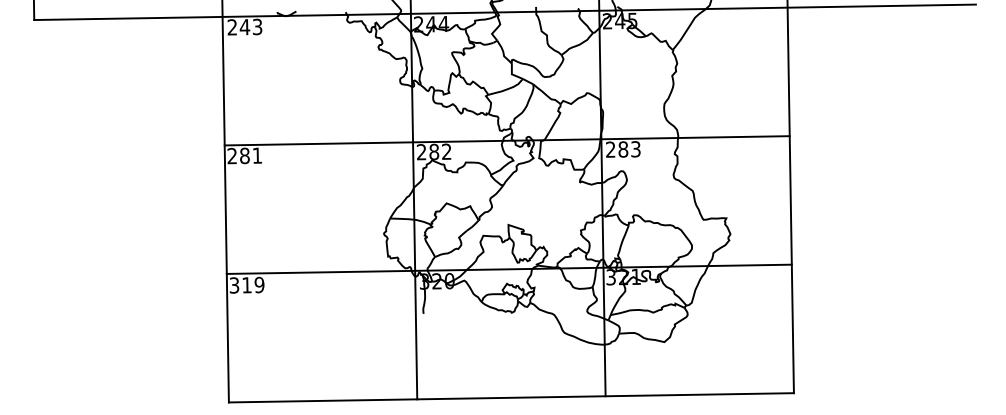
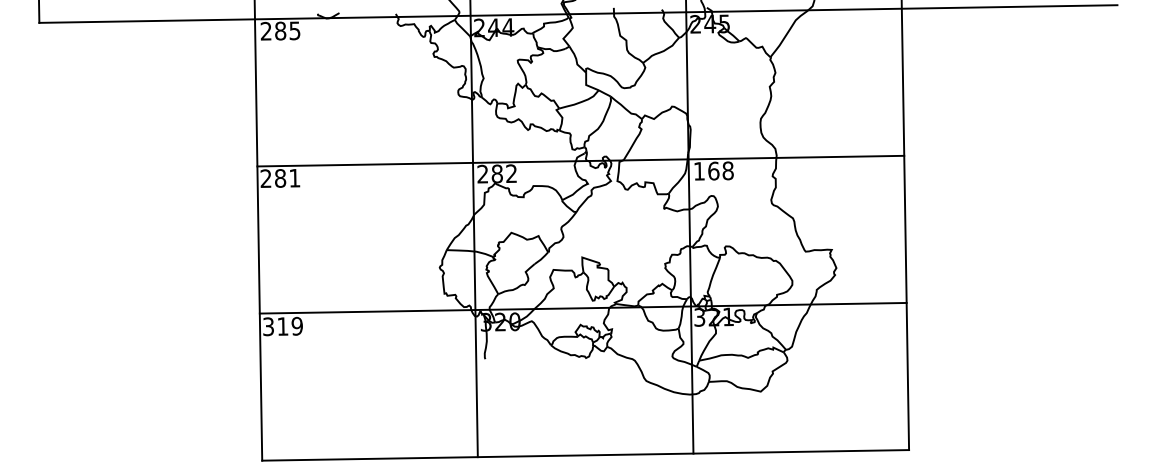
text: (250, 26) -> (287, 30), 243 -> 285
text: (623, 148) -> (713, 170), 283 -> 168

